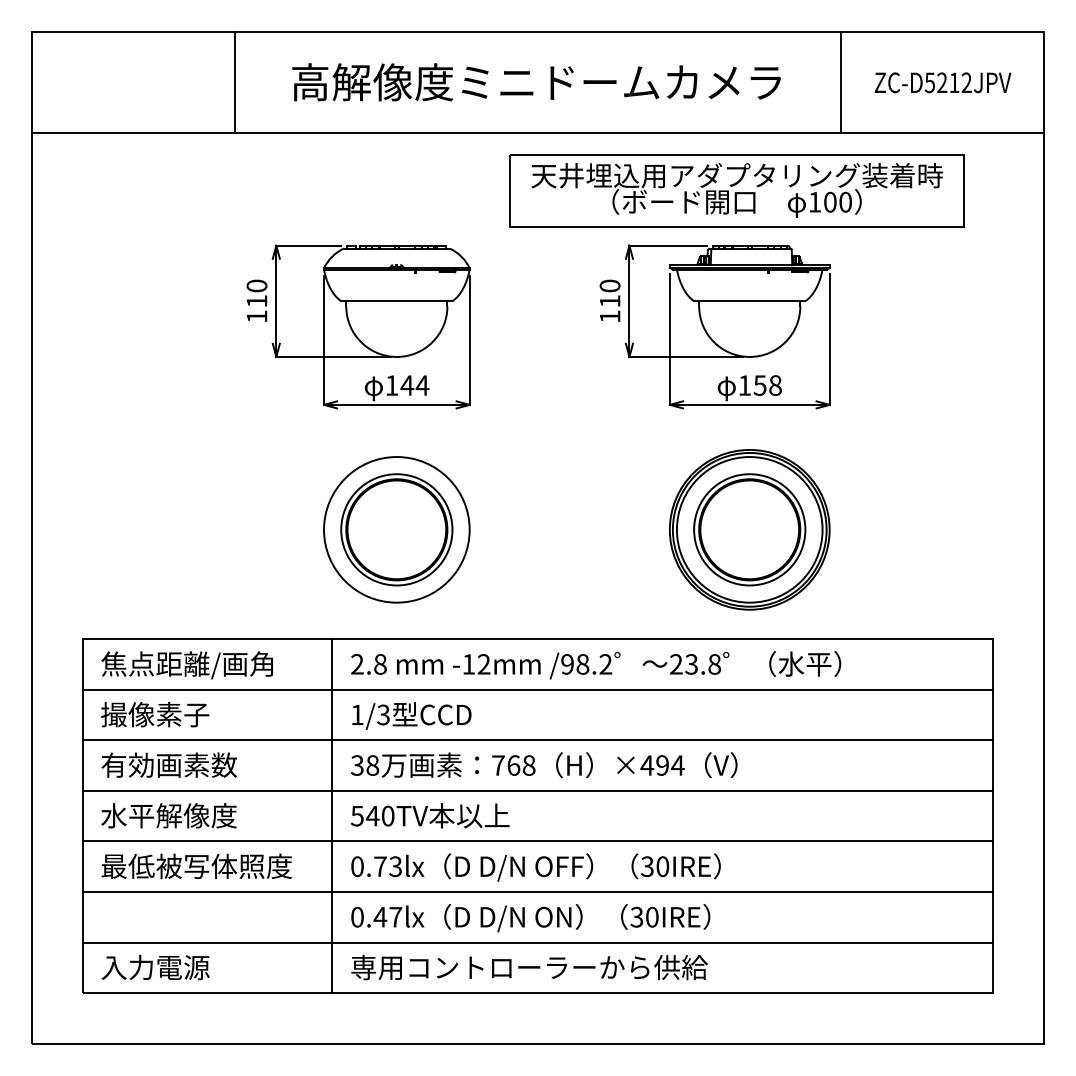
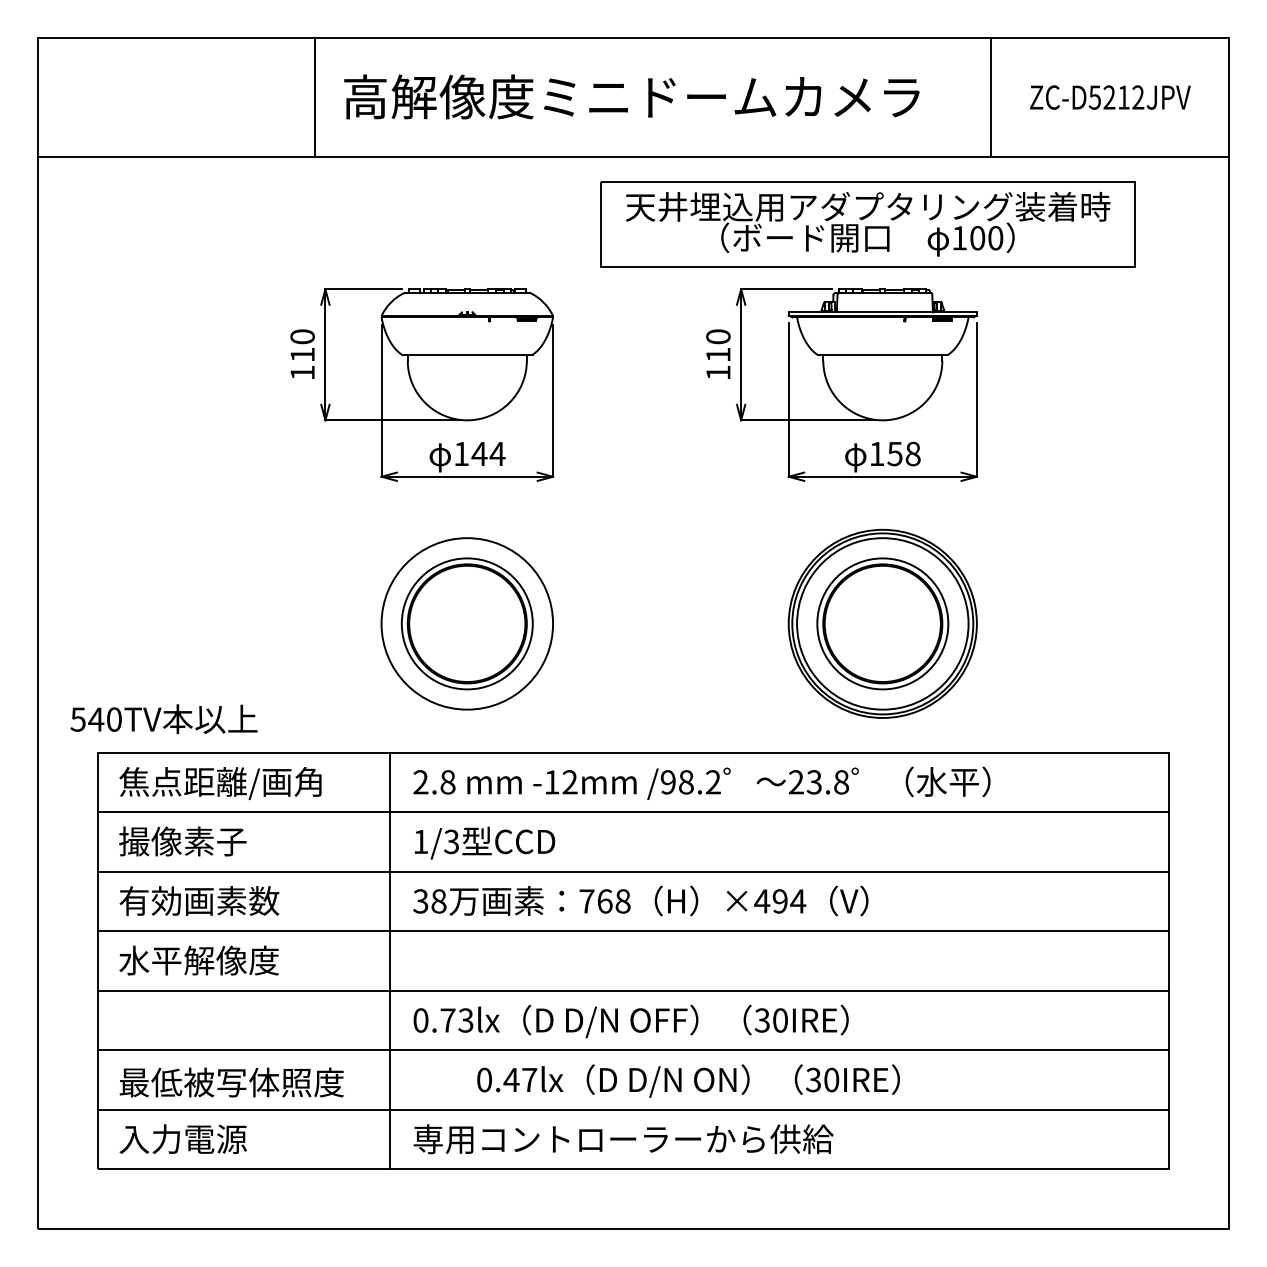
line: (234, 82) -> (315, 97), moved
text: (430, 815) -> (164, 718), moved
text: (196, 865) -> (231, 1081), moved
text: (530, 918) -> (688, 1081), moved

